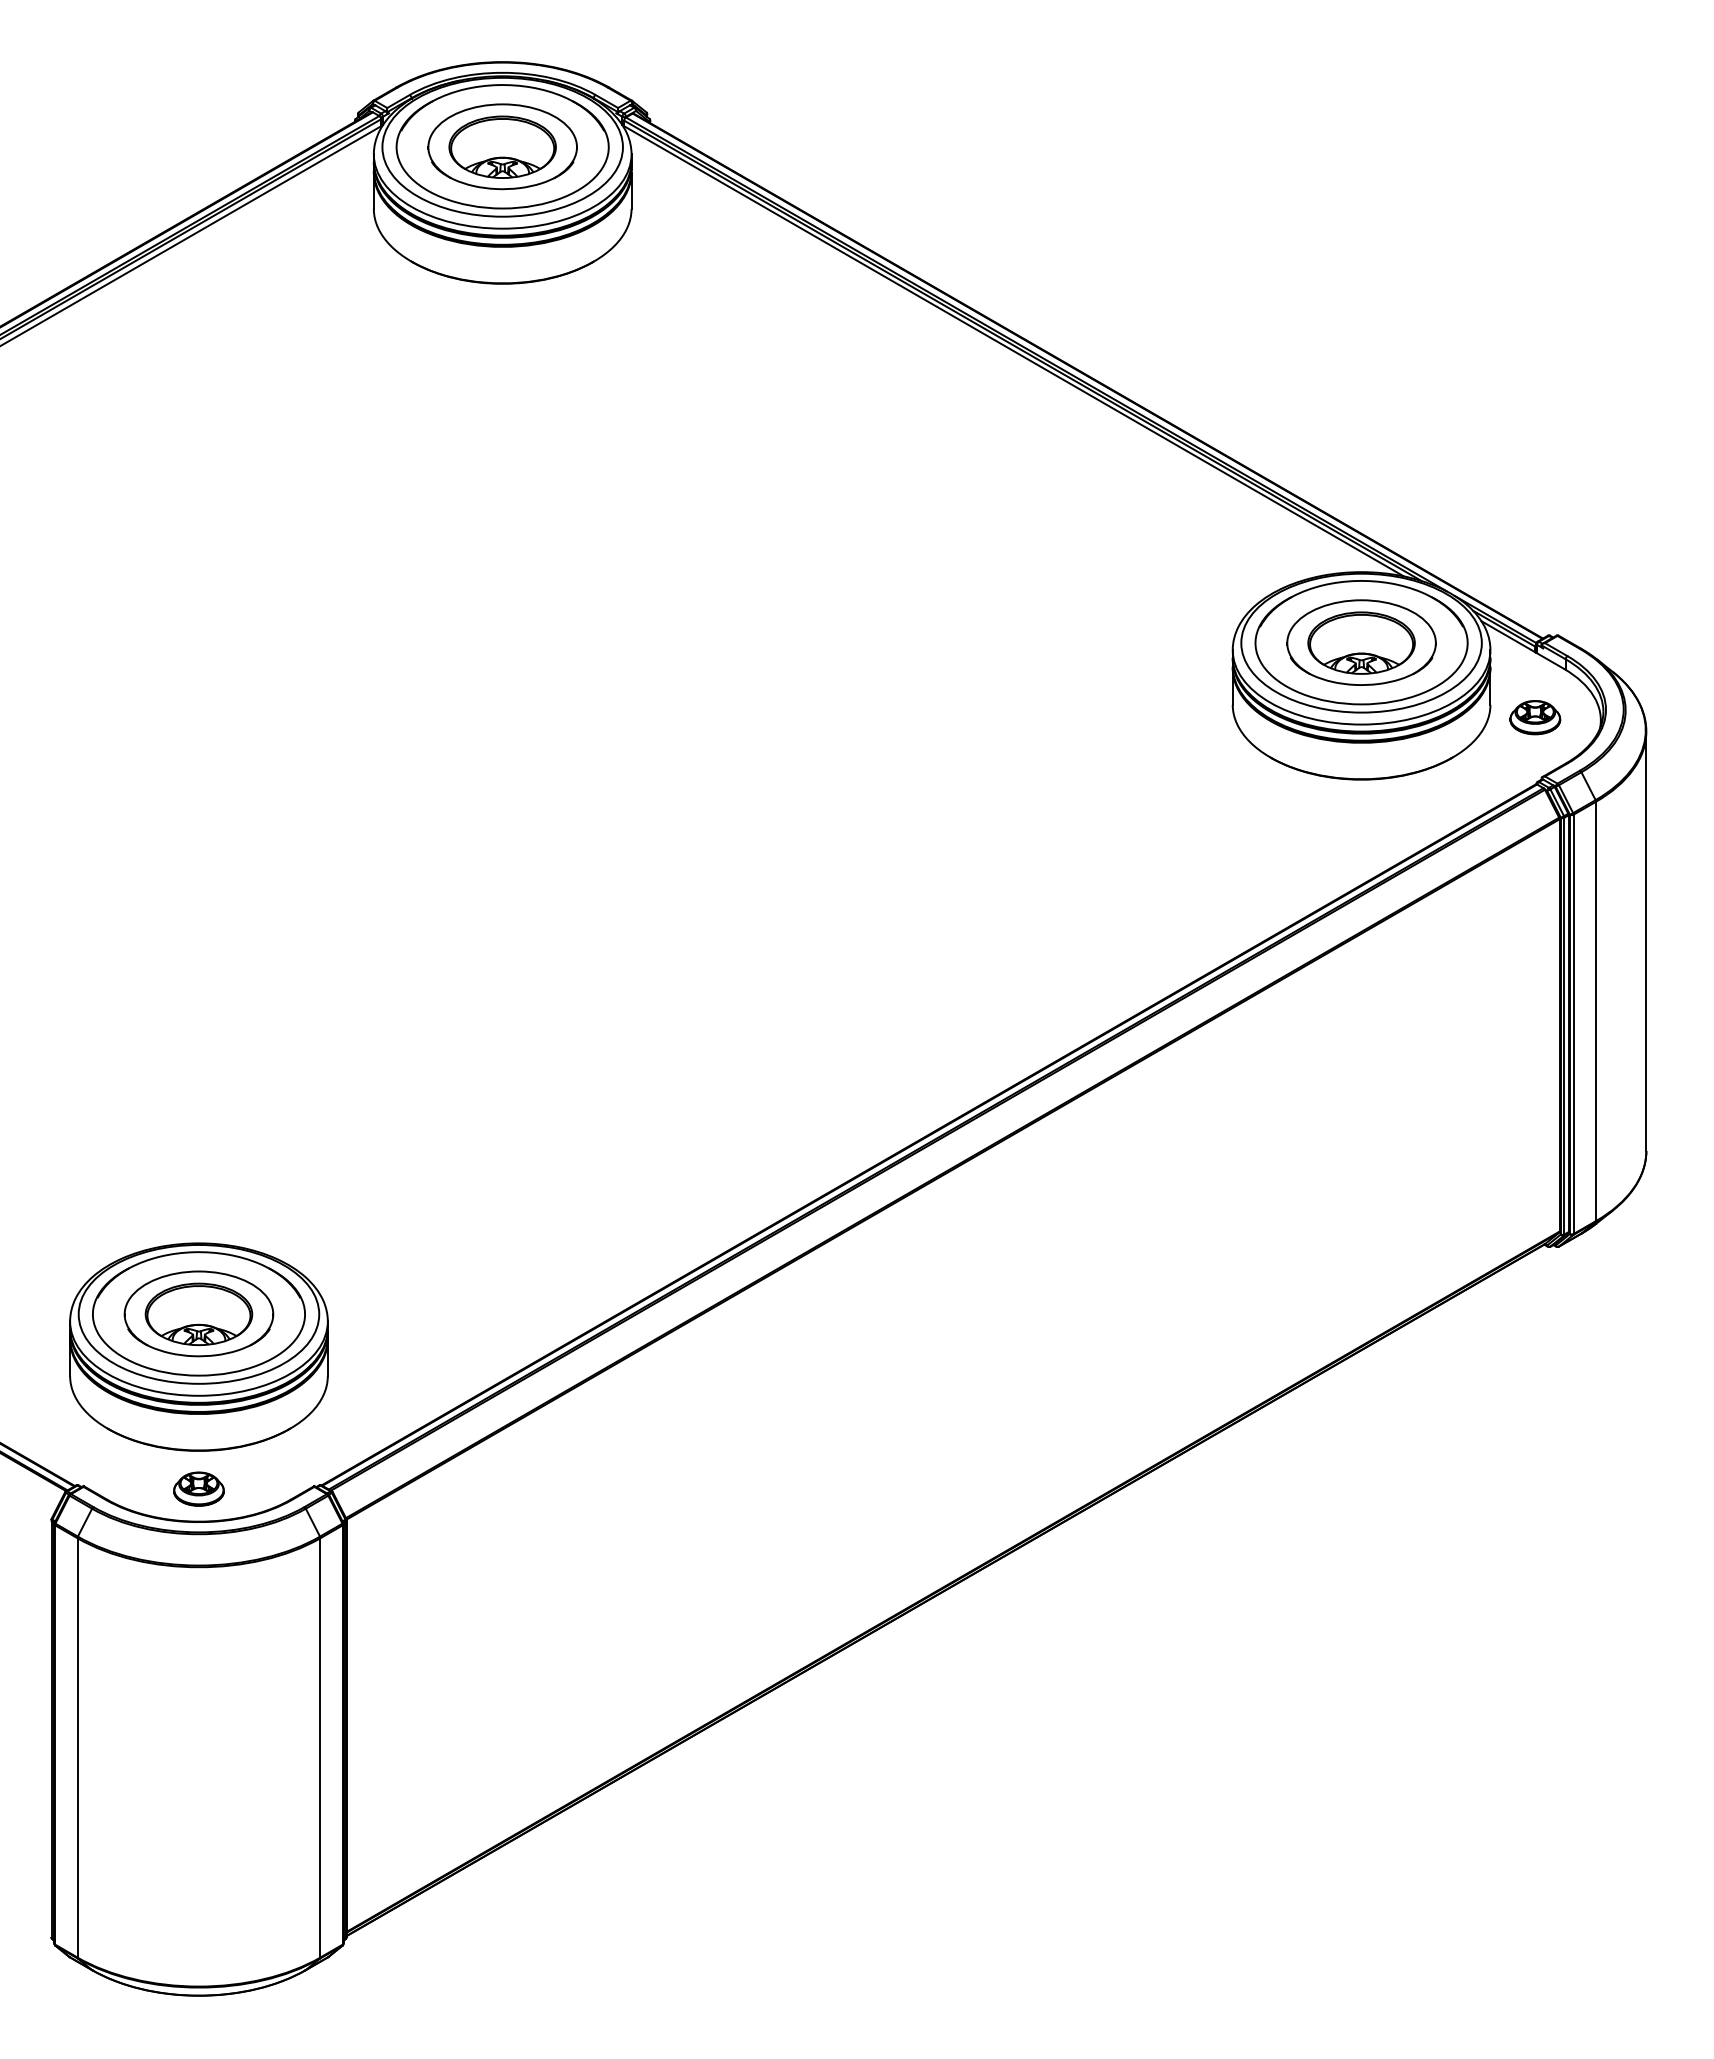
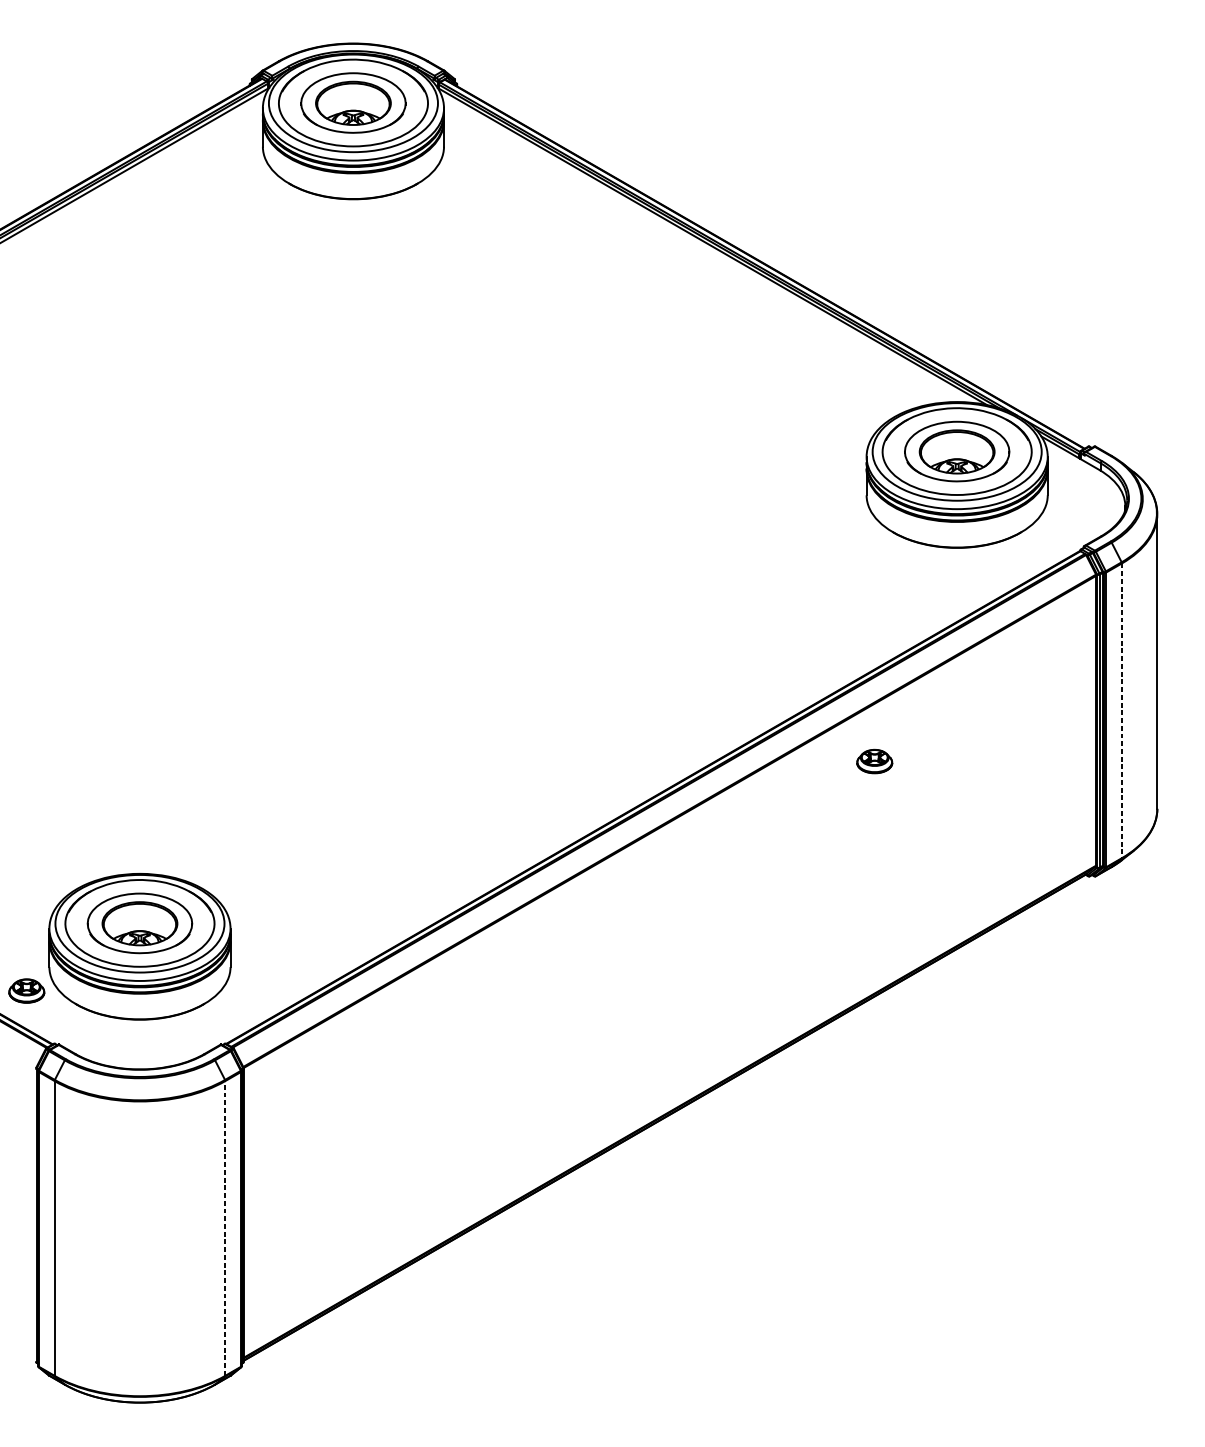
part: (1535, 717) -> (874, 761), moved
line: (1596, 1011) -> (1122, 710), solid -> dashed
part: (198, 1488) -> (26, 990), moved
line: (320, 1747) -> (225, 1228), solid -> dashed

